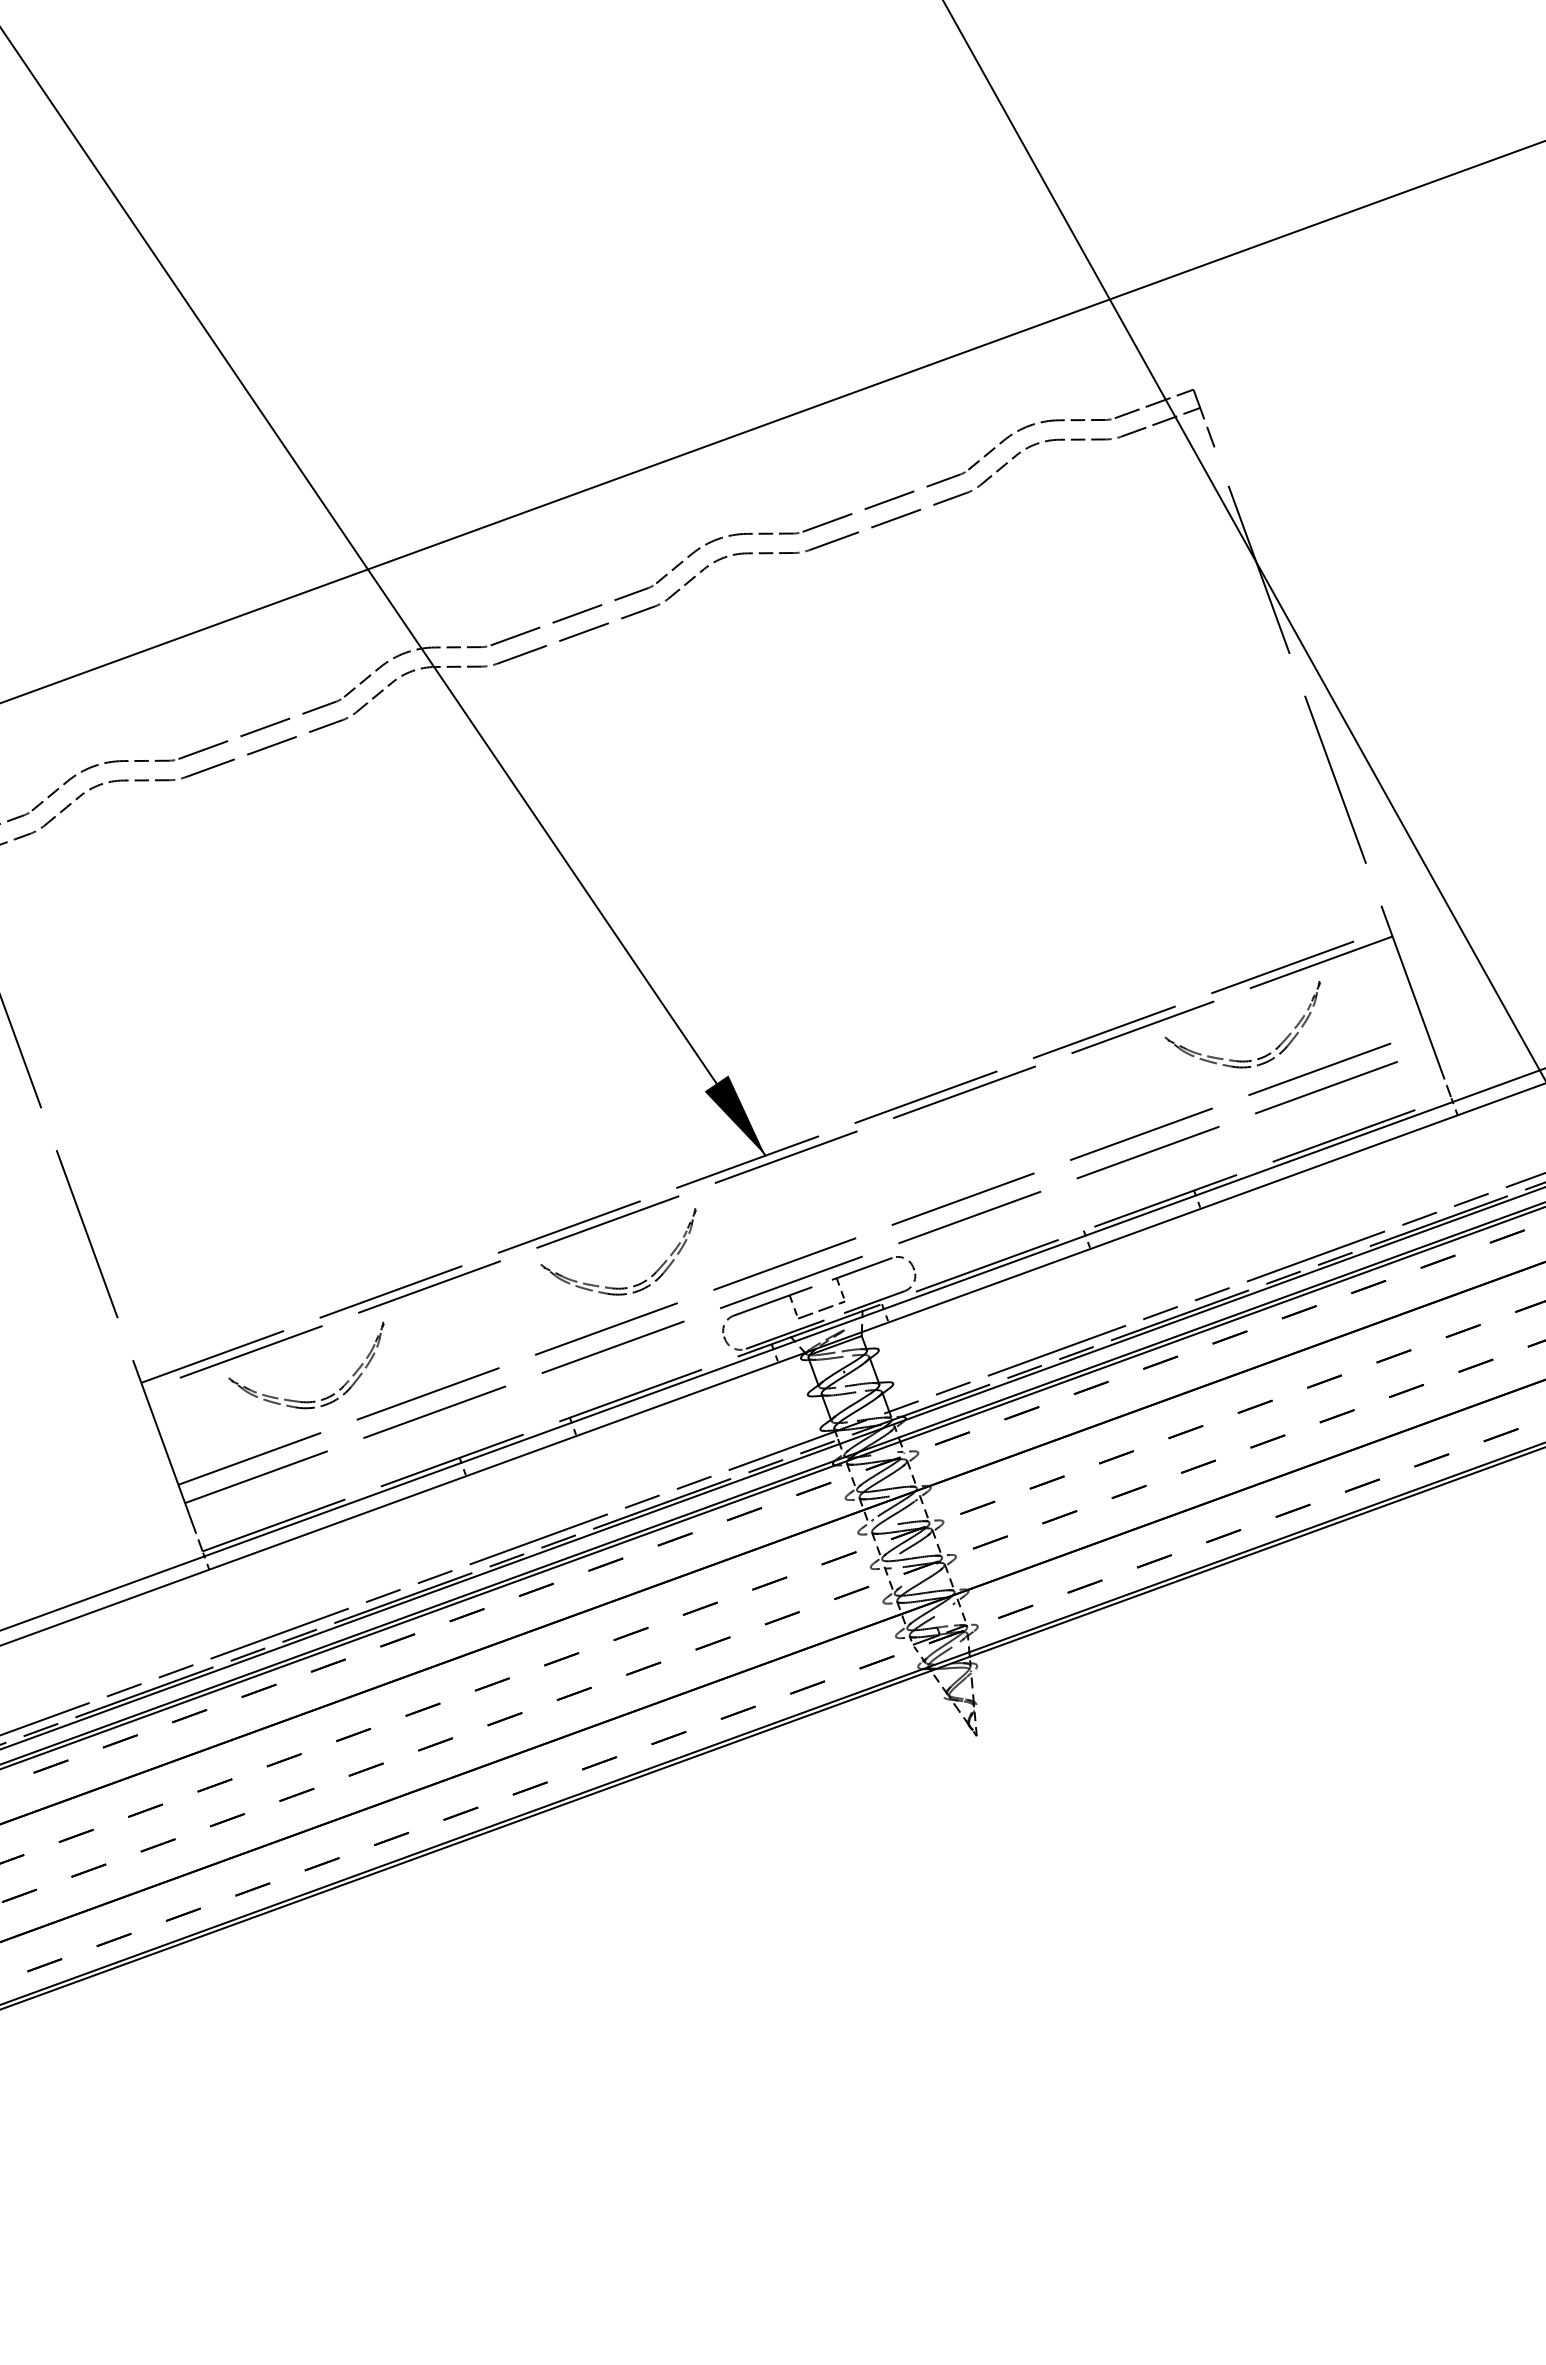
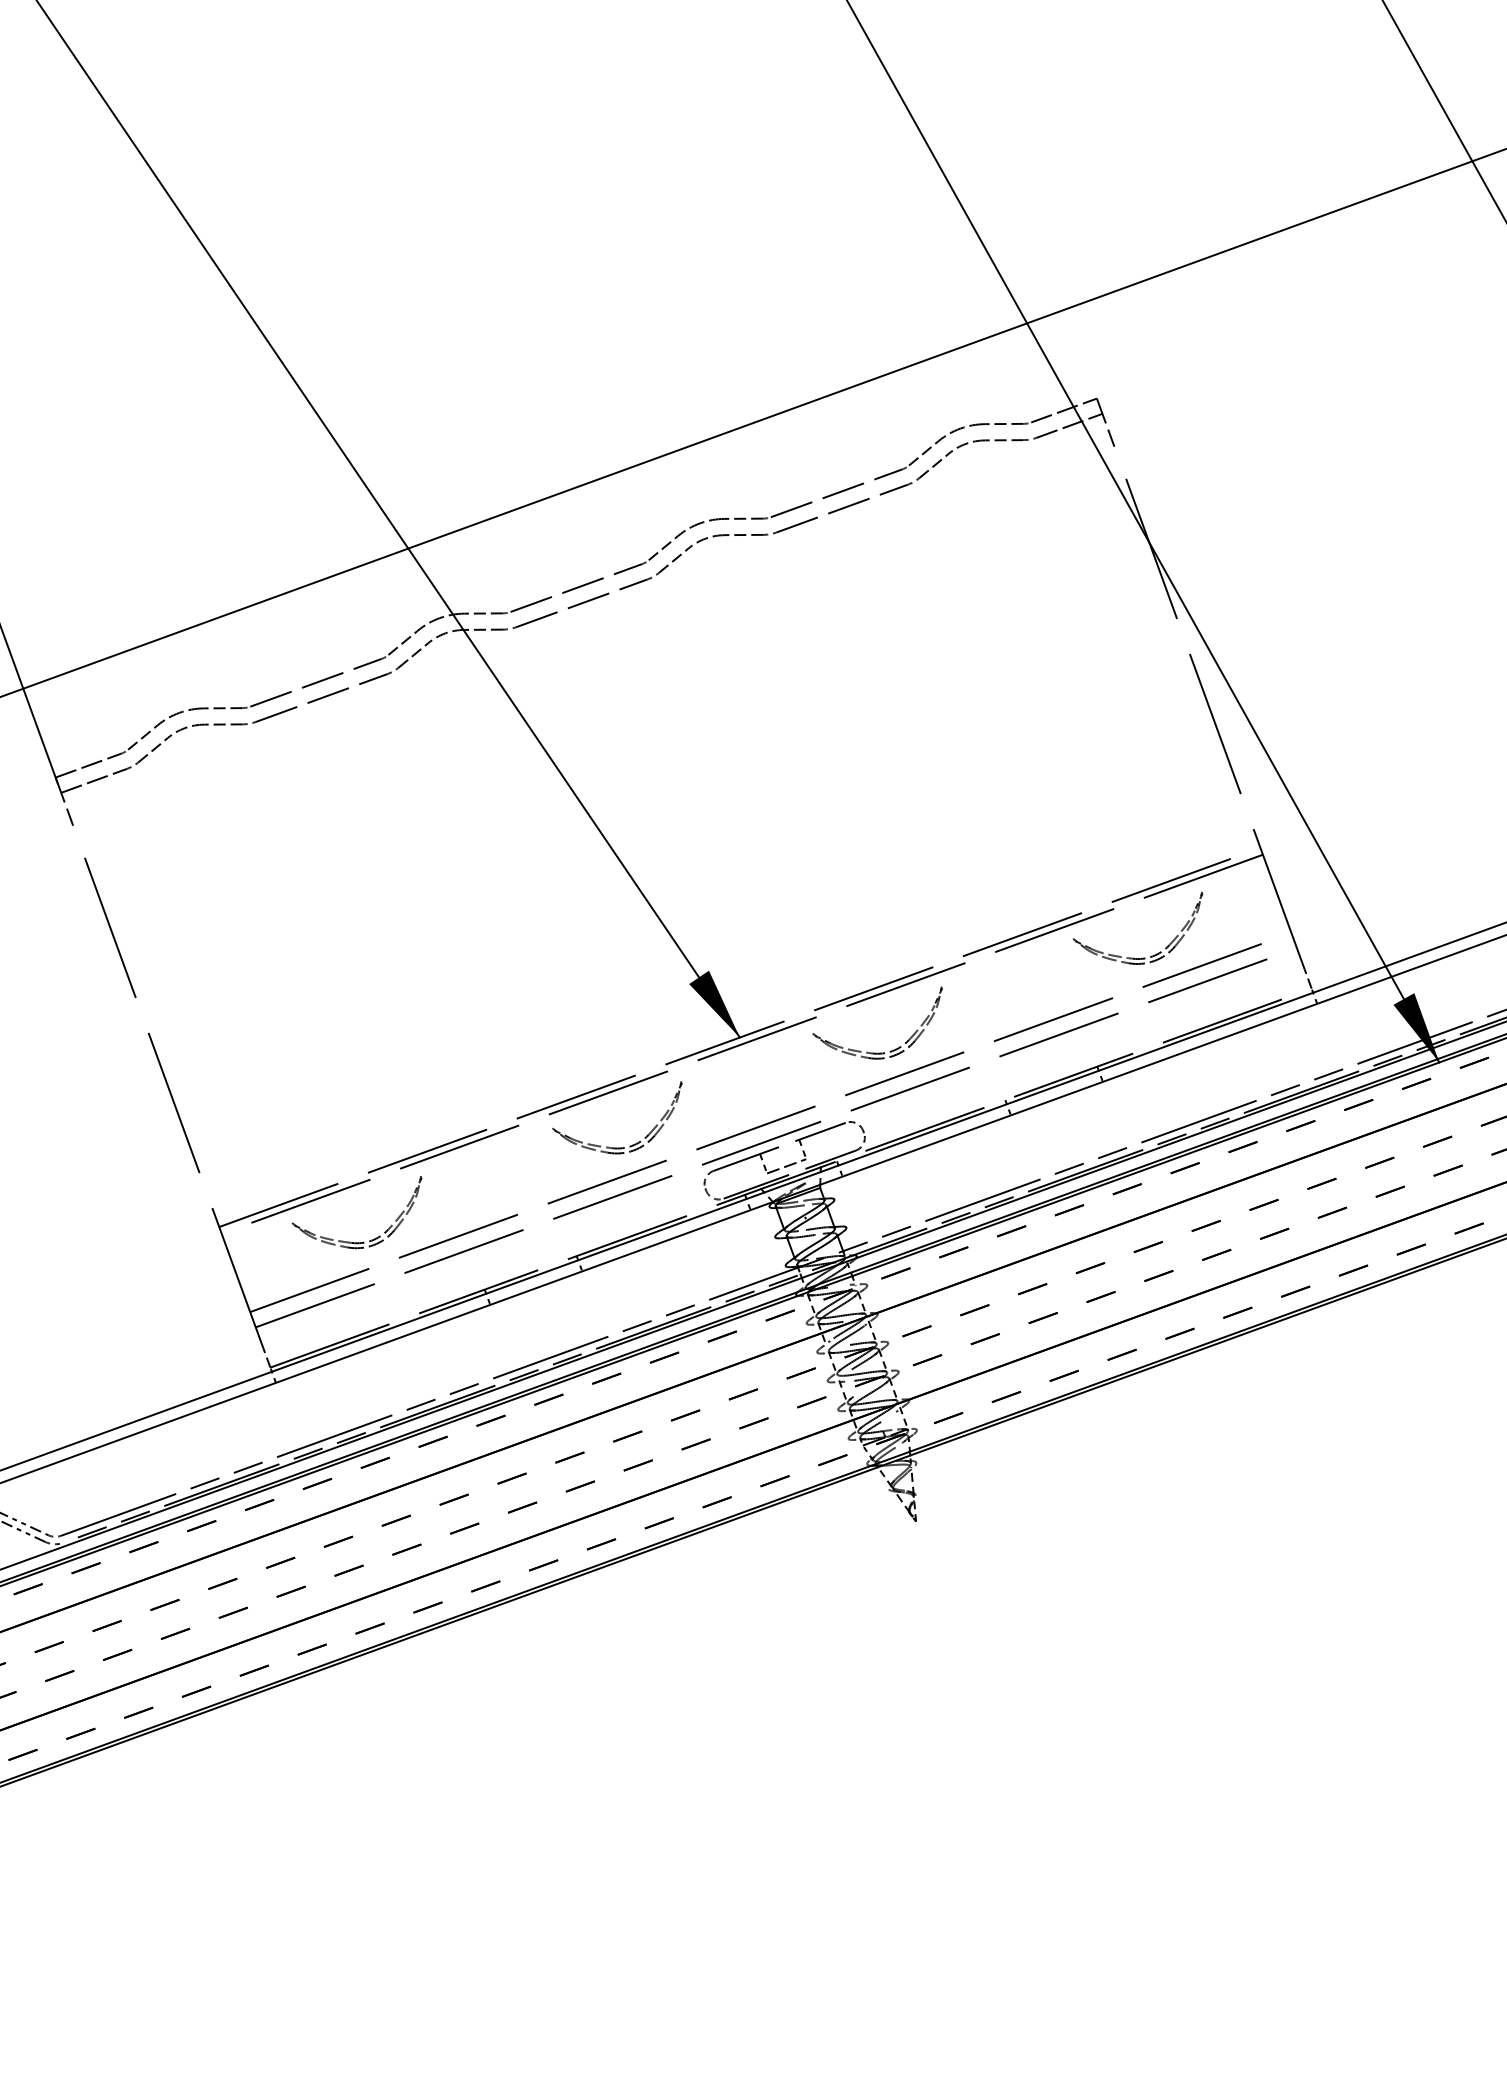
part: (930, 1173) -> (877, 1052), added

